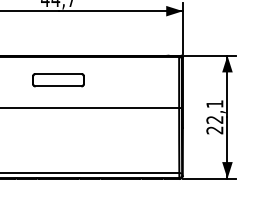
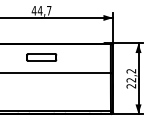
text: (213, 104) -> (130, 71), 22,1 -> 22,2

